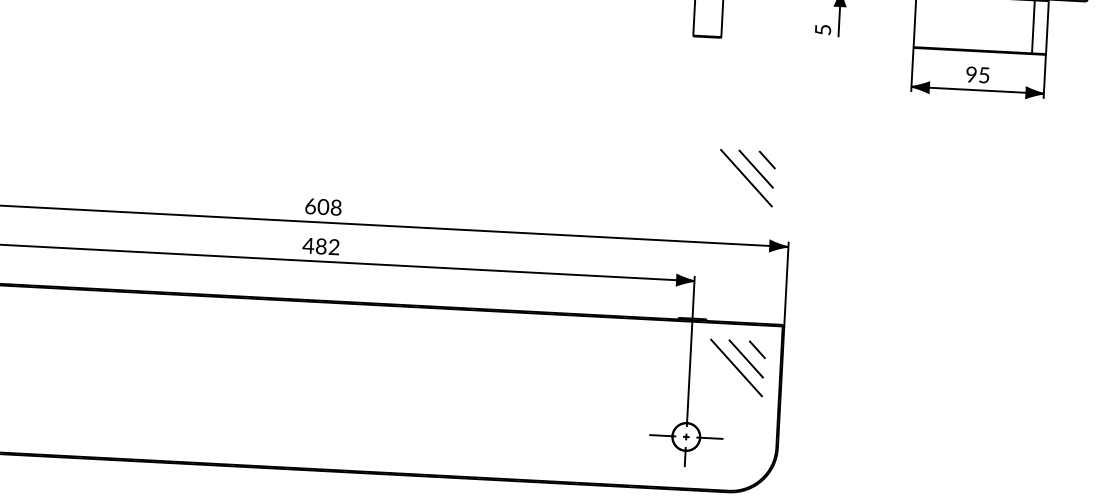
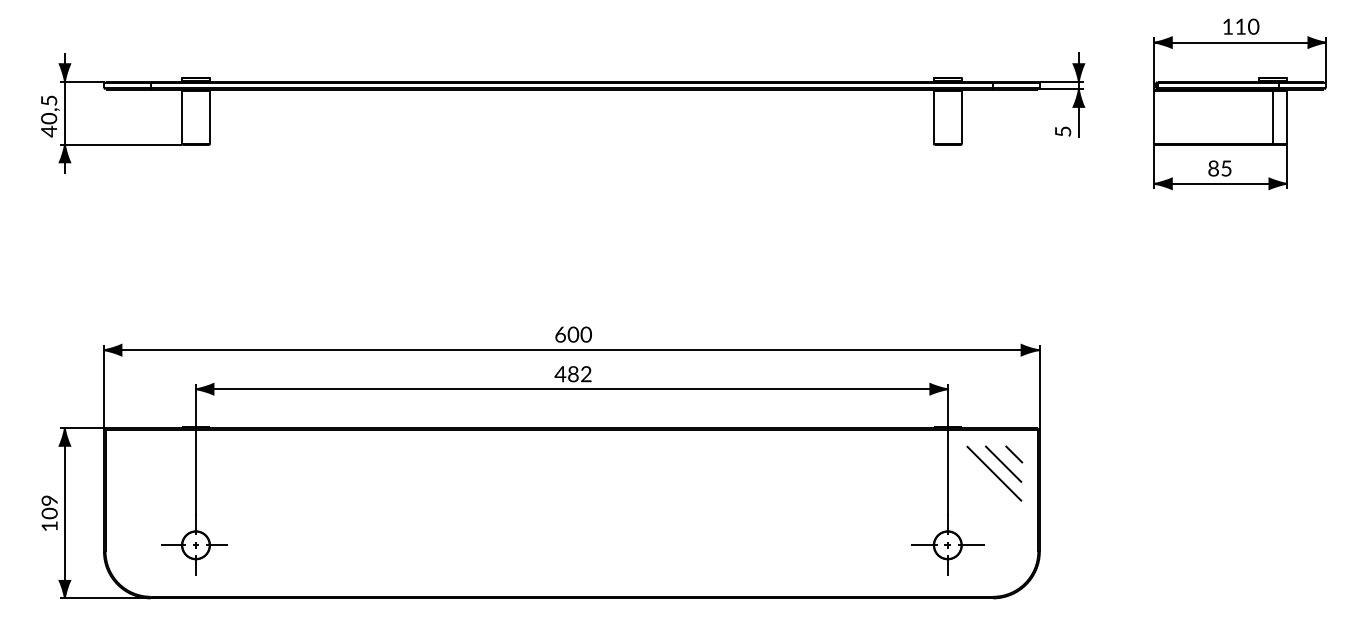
text: (971, 75) -> (1213, 169), 95 -> 85
part: (746, 177) -> (994, 283), removed
text: (335, 207) -> (585, 334), 608 -> 600

